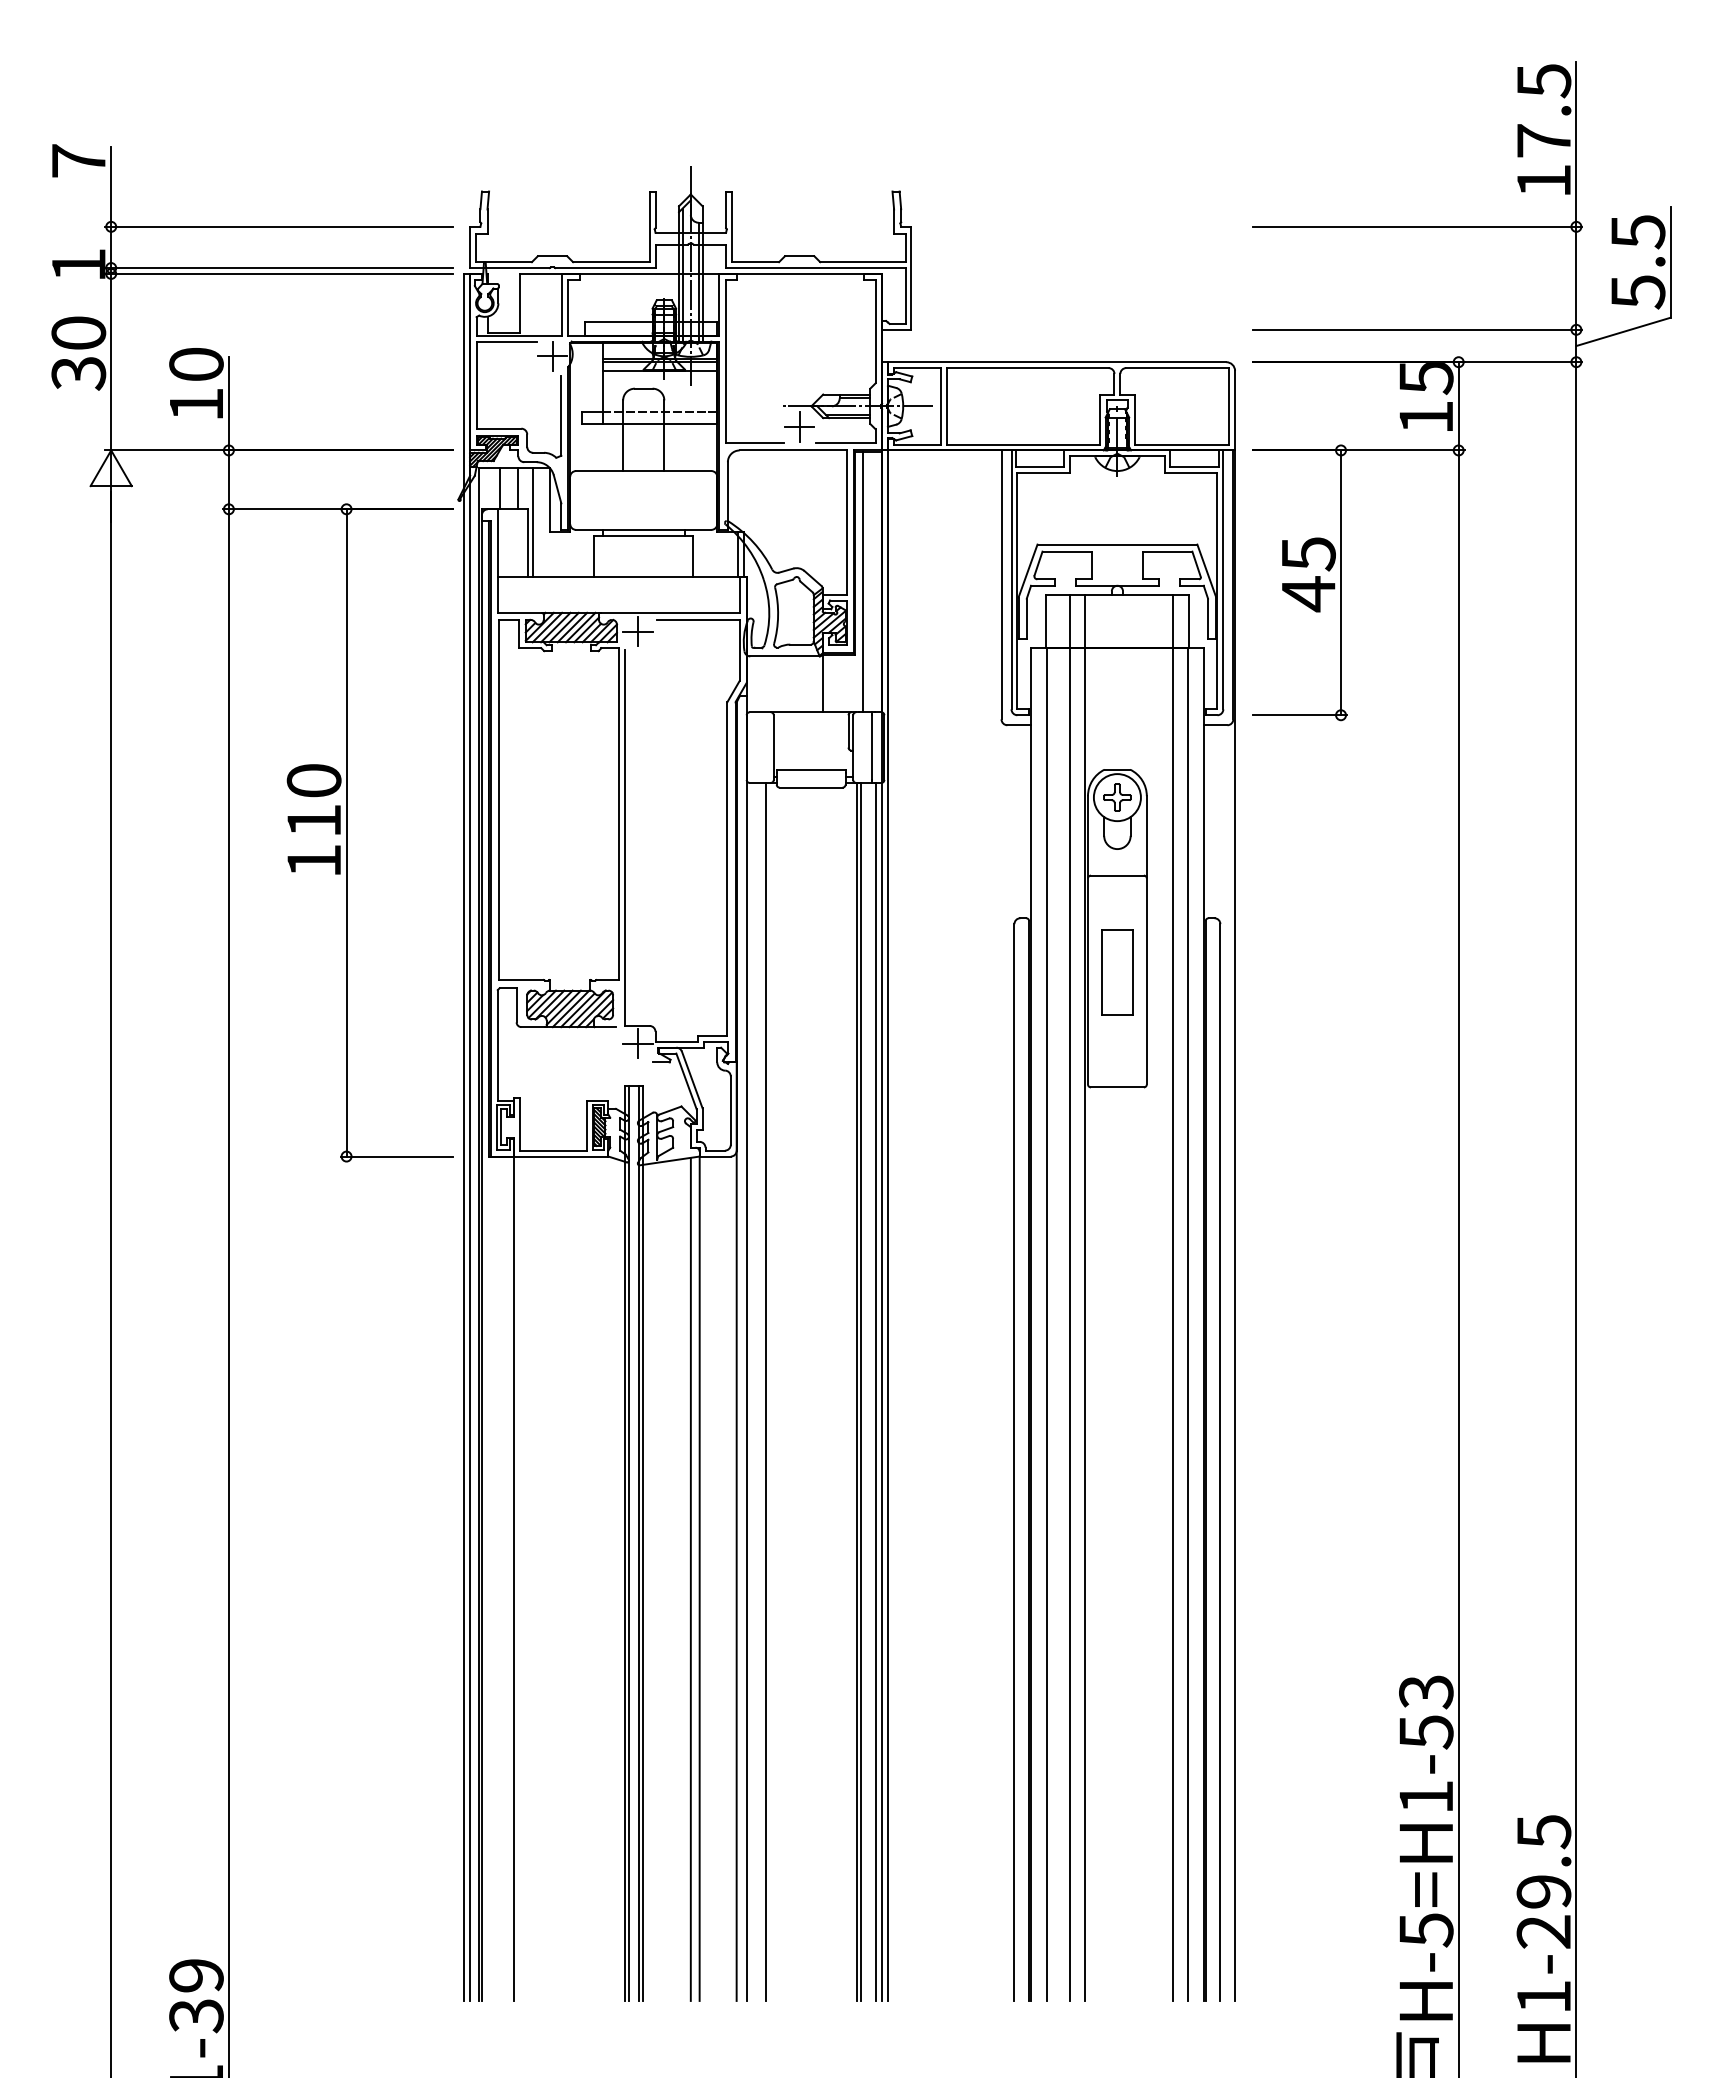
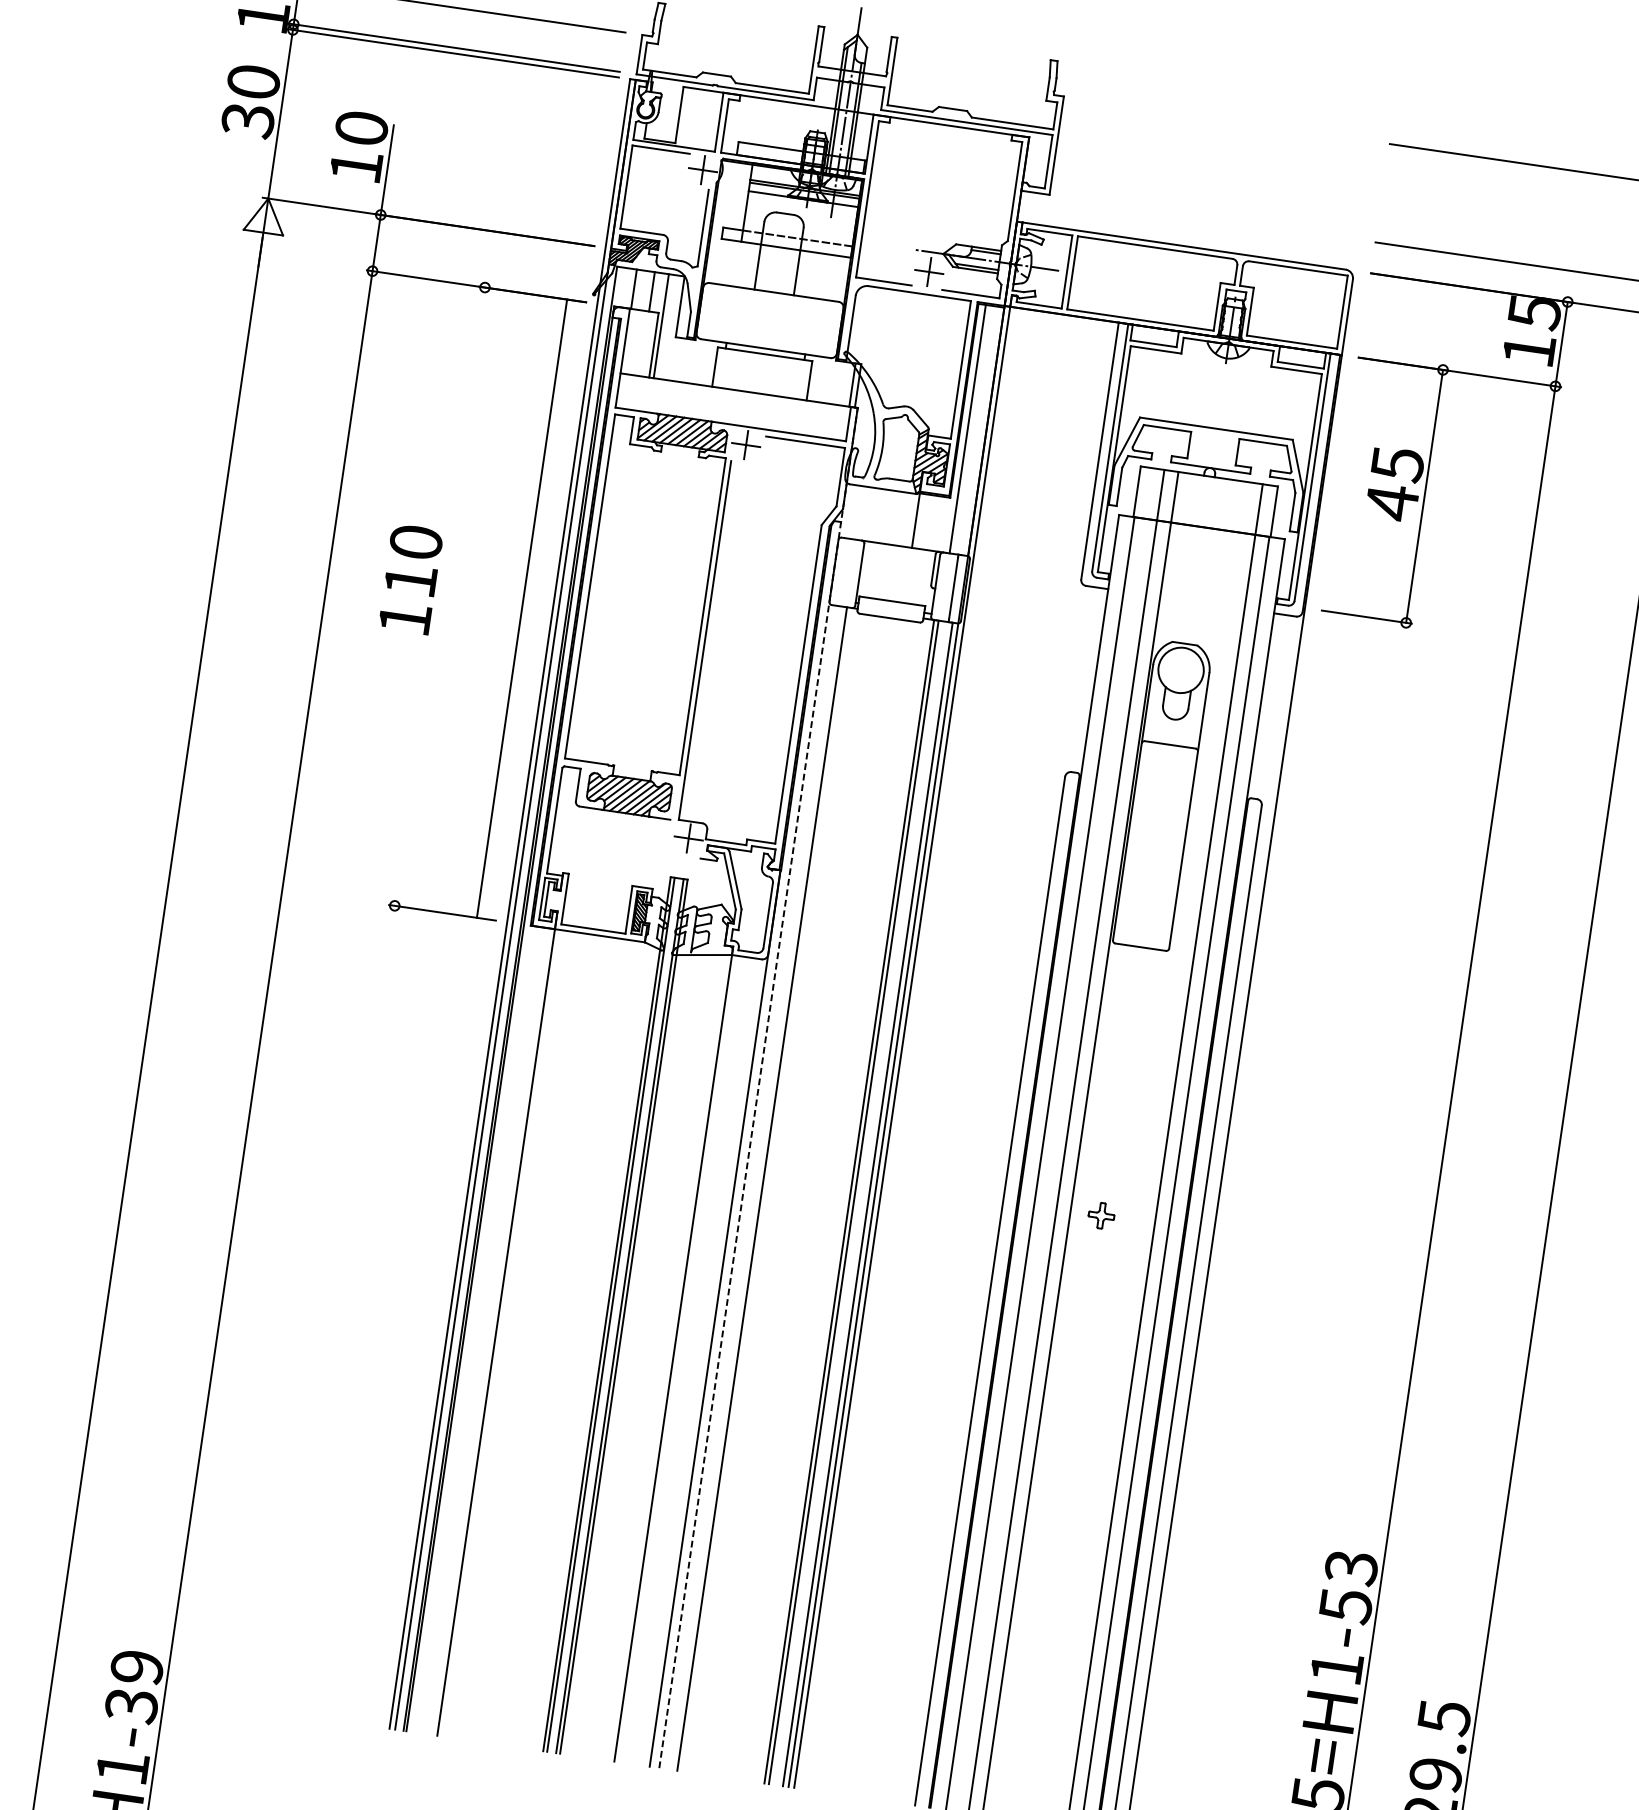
part: (1117, 797) -> (1101, 1215), moved
line: (346, 832) -> (522, 608), moved
part: (1117, 972) -> (1156, 837), removed
line: (746, 1288) -> (758, 1087), solid -> dashed
line: (690, 1579) -> (664, 1357), removed

